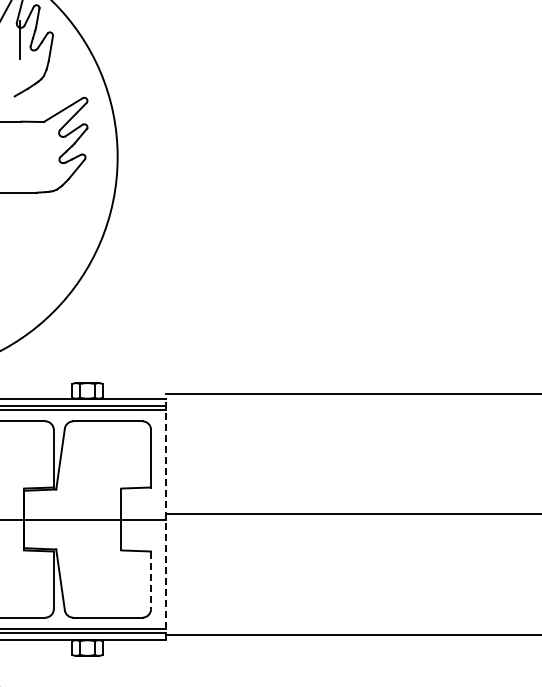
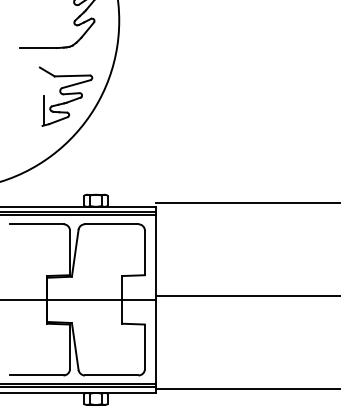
part: (48, 255) -> (65, 96), added
line: (165, 519) -> (156, 299), dashed -> solid
line: (151, 580) -> (145, 346), dashed -> solid

